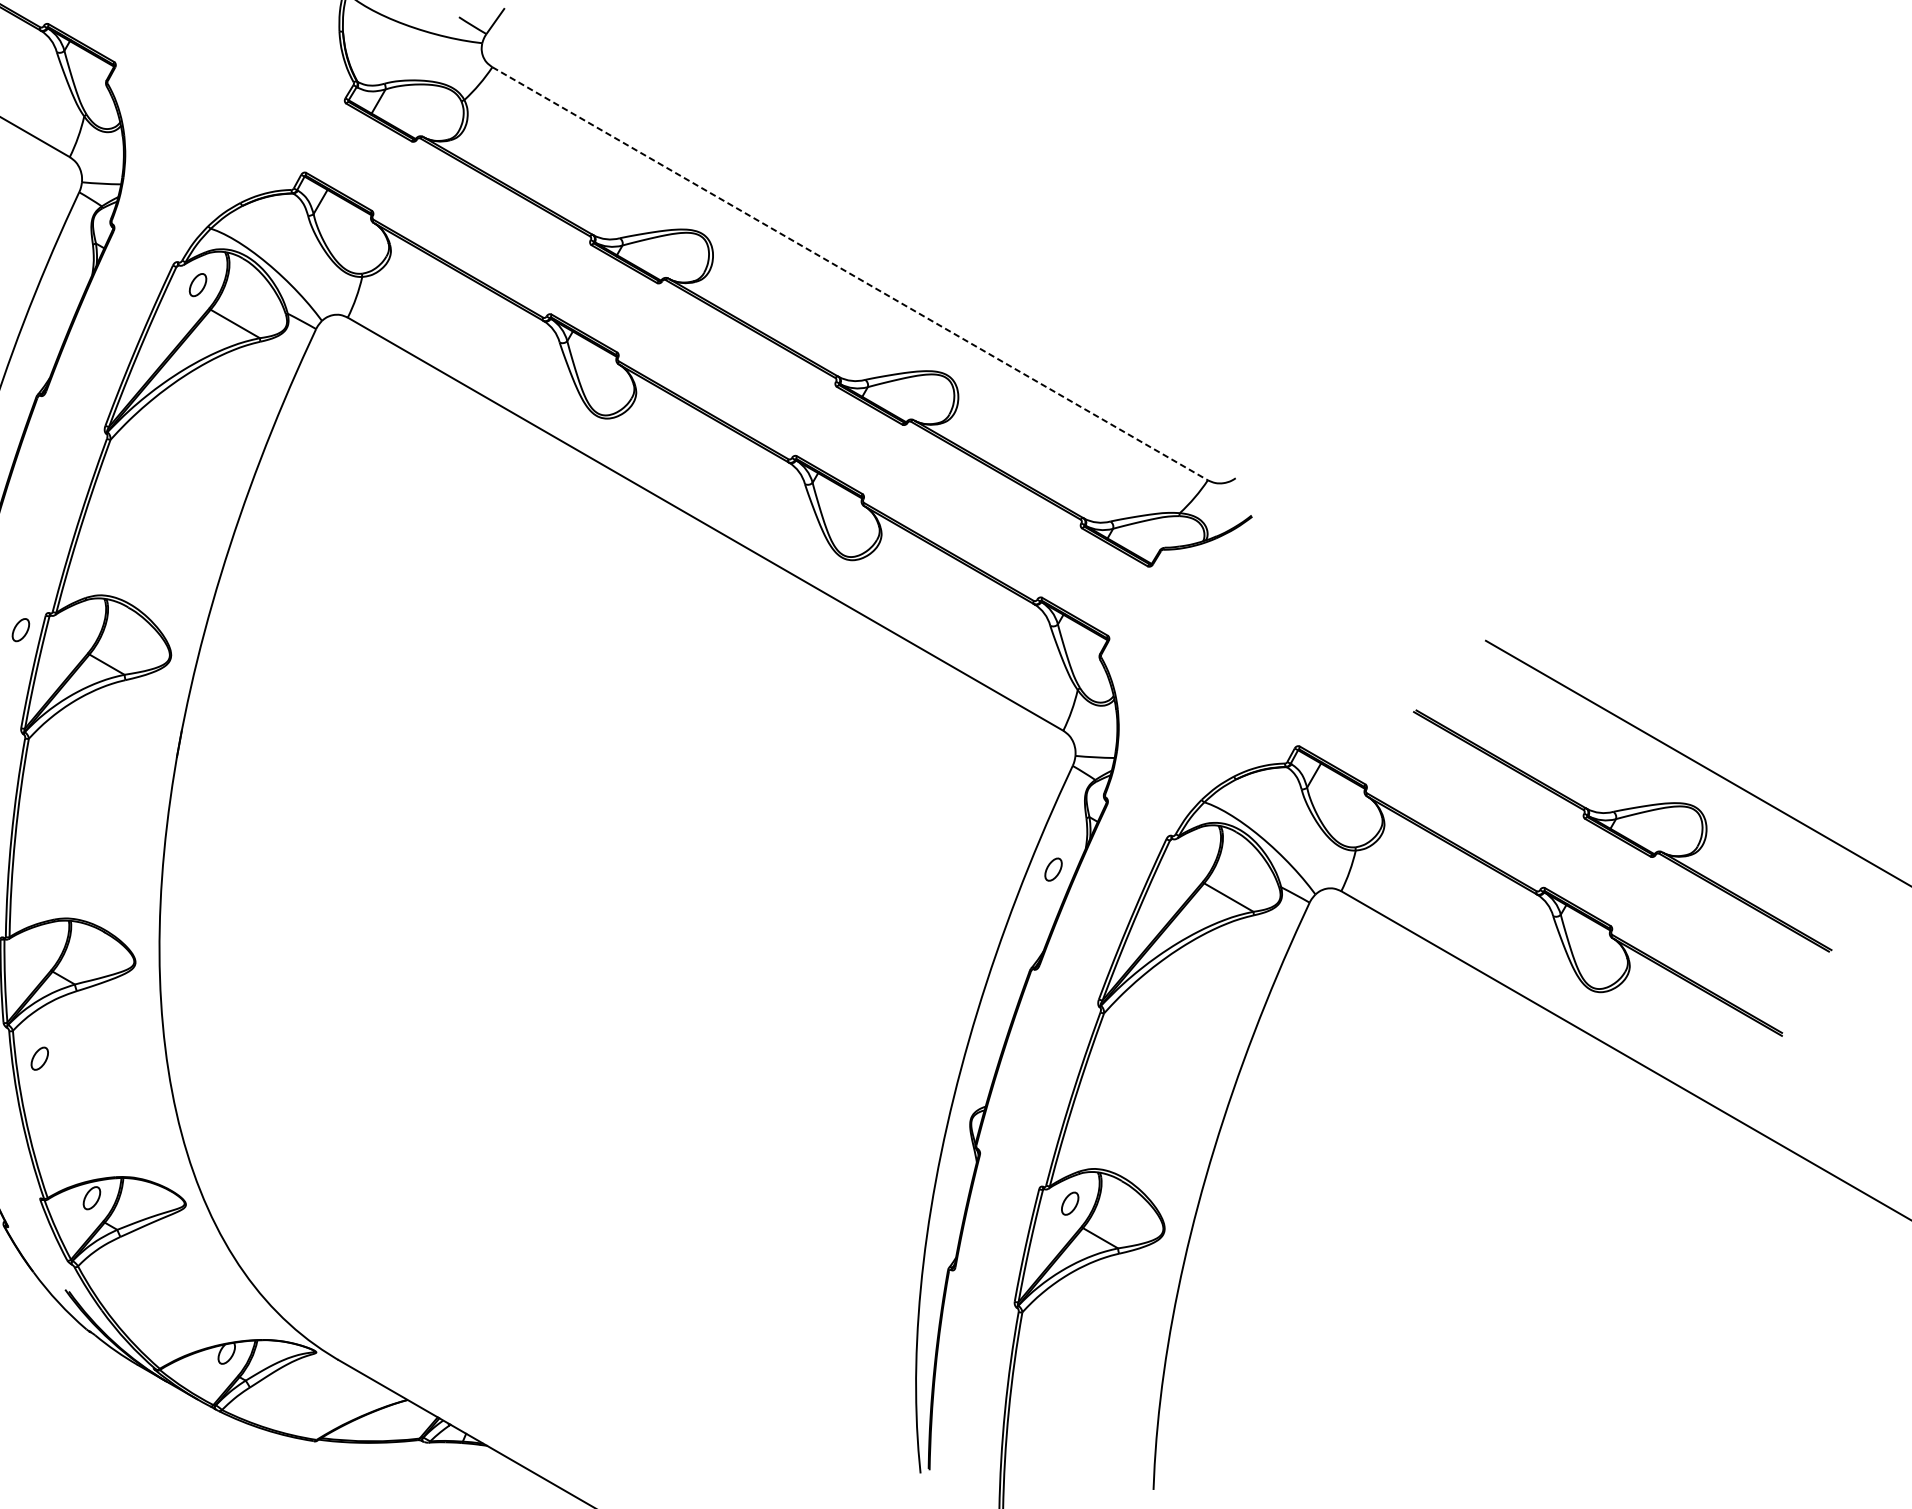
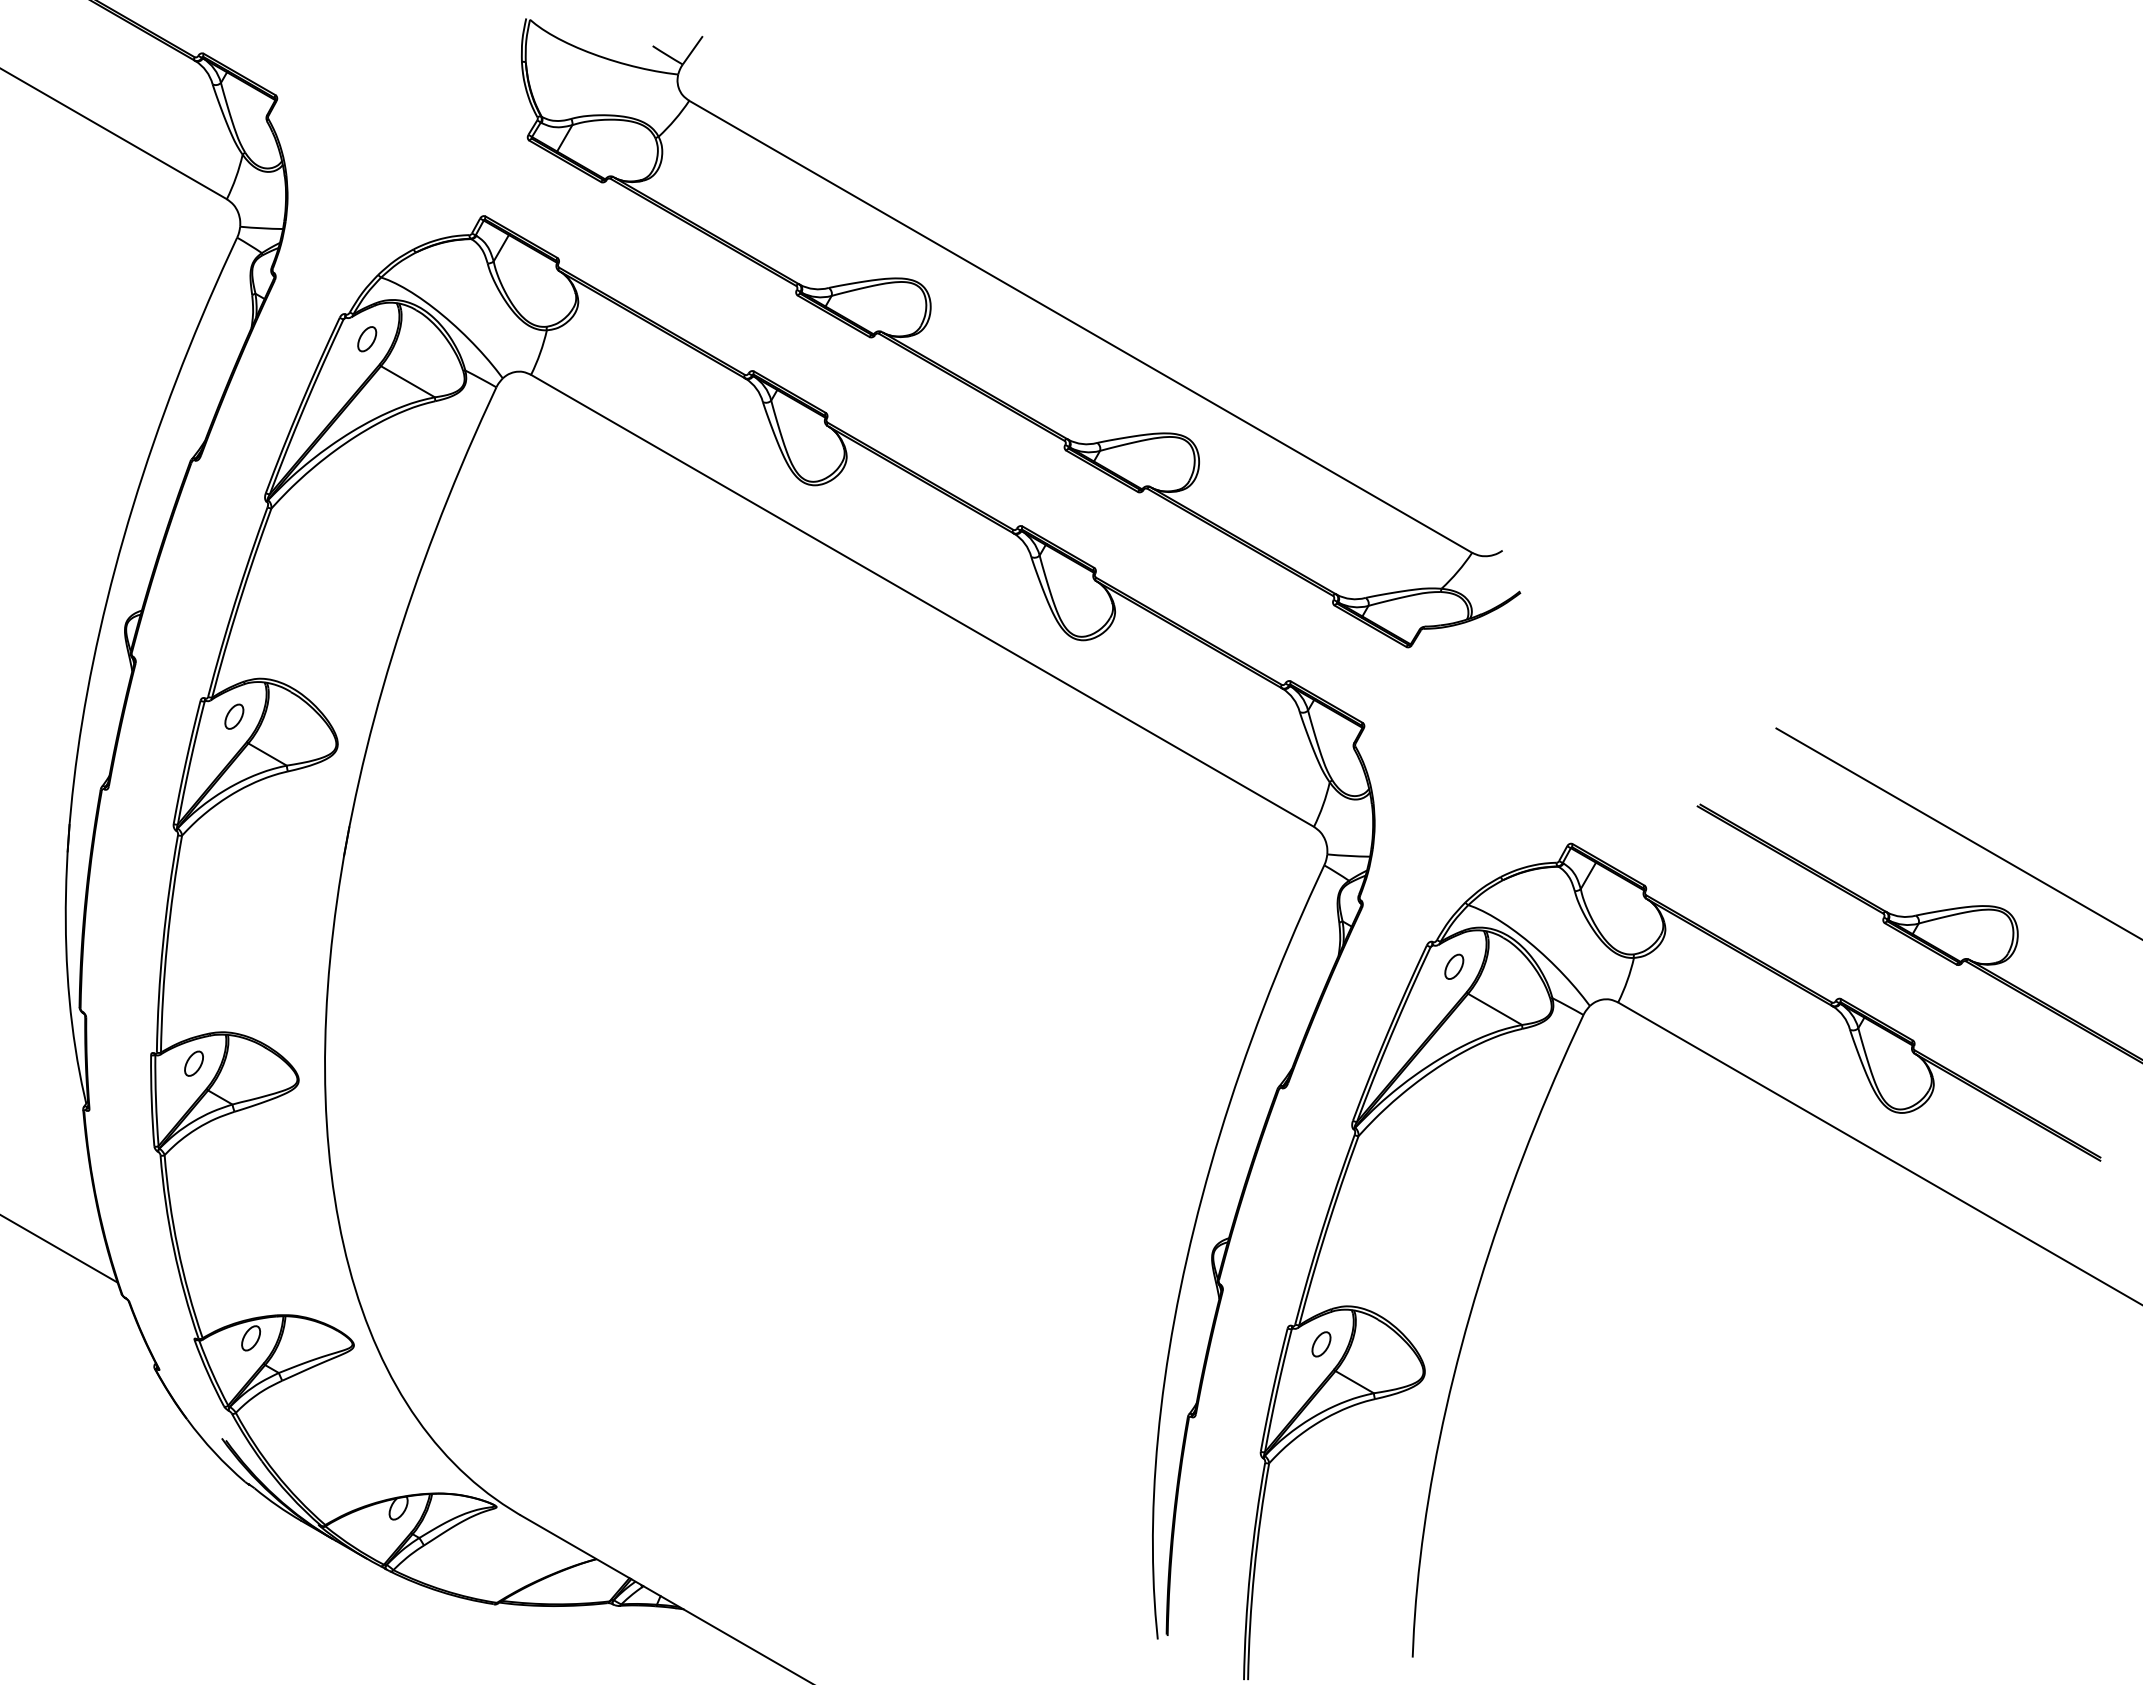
line: (849, 273) -> (1080, 326), dashed -> solid
part: (21, 629) -> (234, 716), moved
part: (1053, 869) -> (1454, 966), moved
part: (39, 1058) -> (193, 1063), moved

